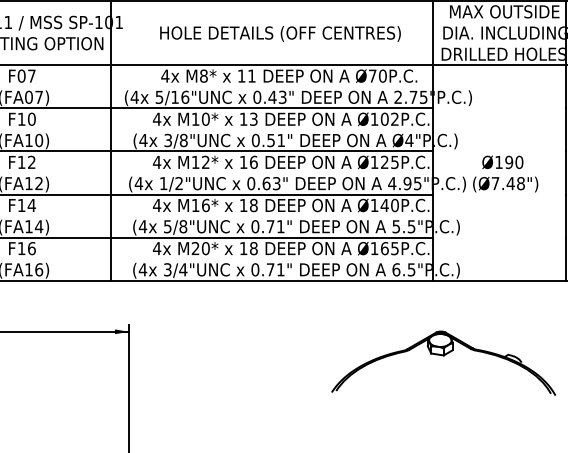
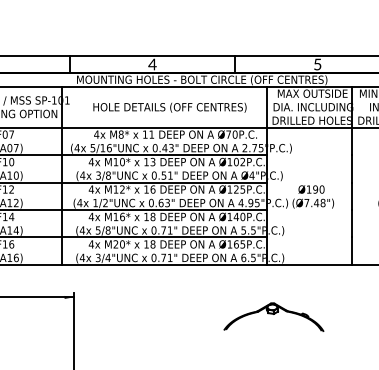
part: (443, 363) -> (273, 317), size x0.7

